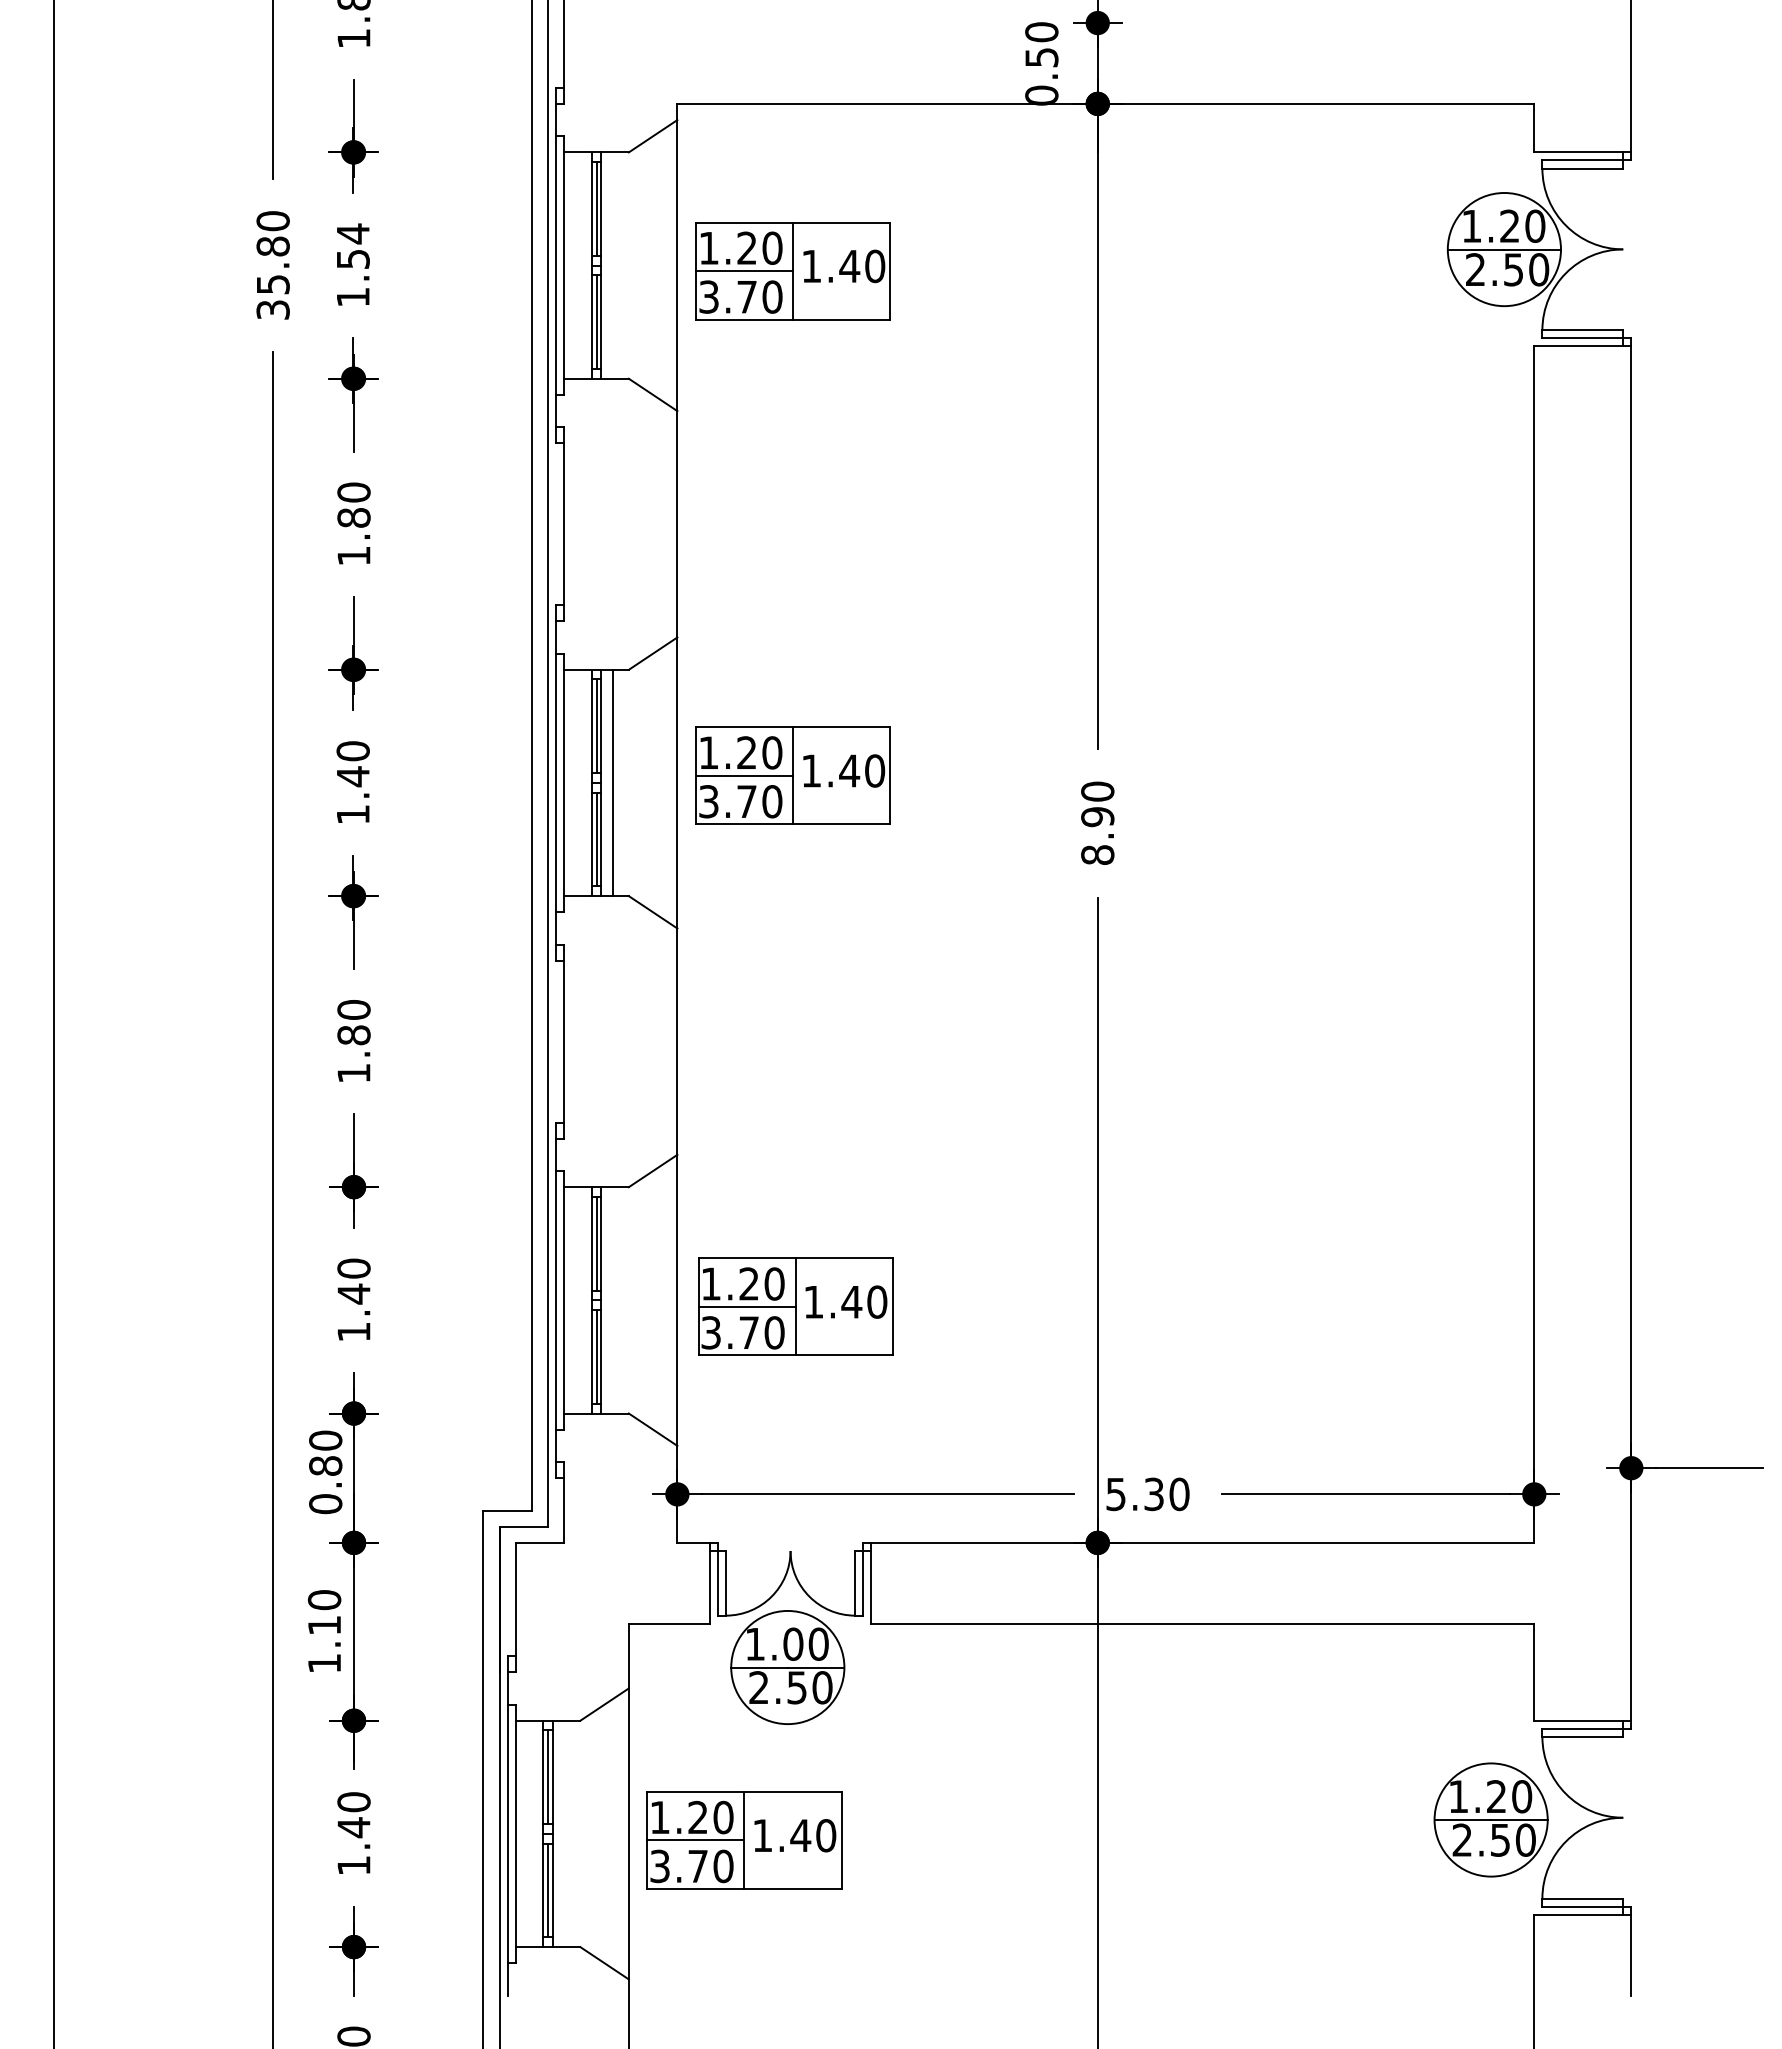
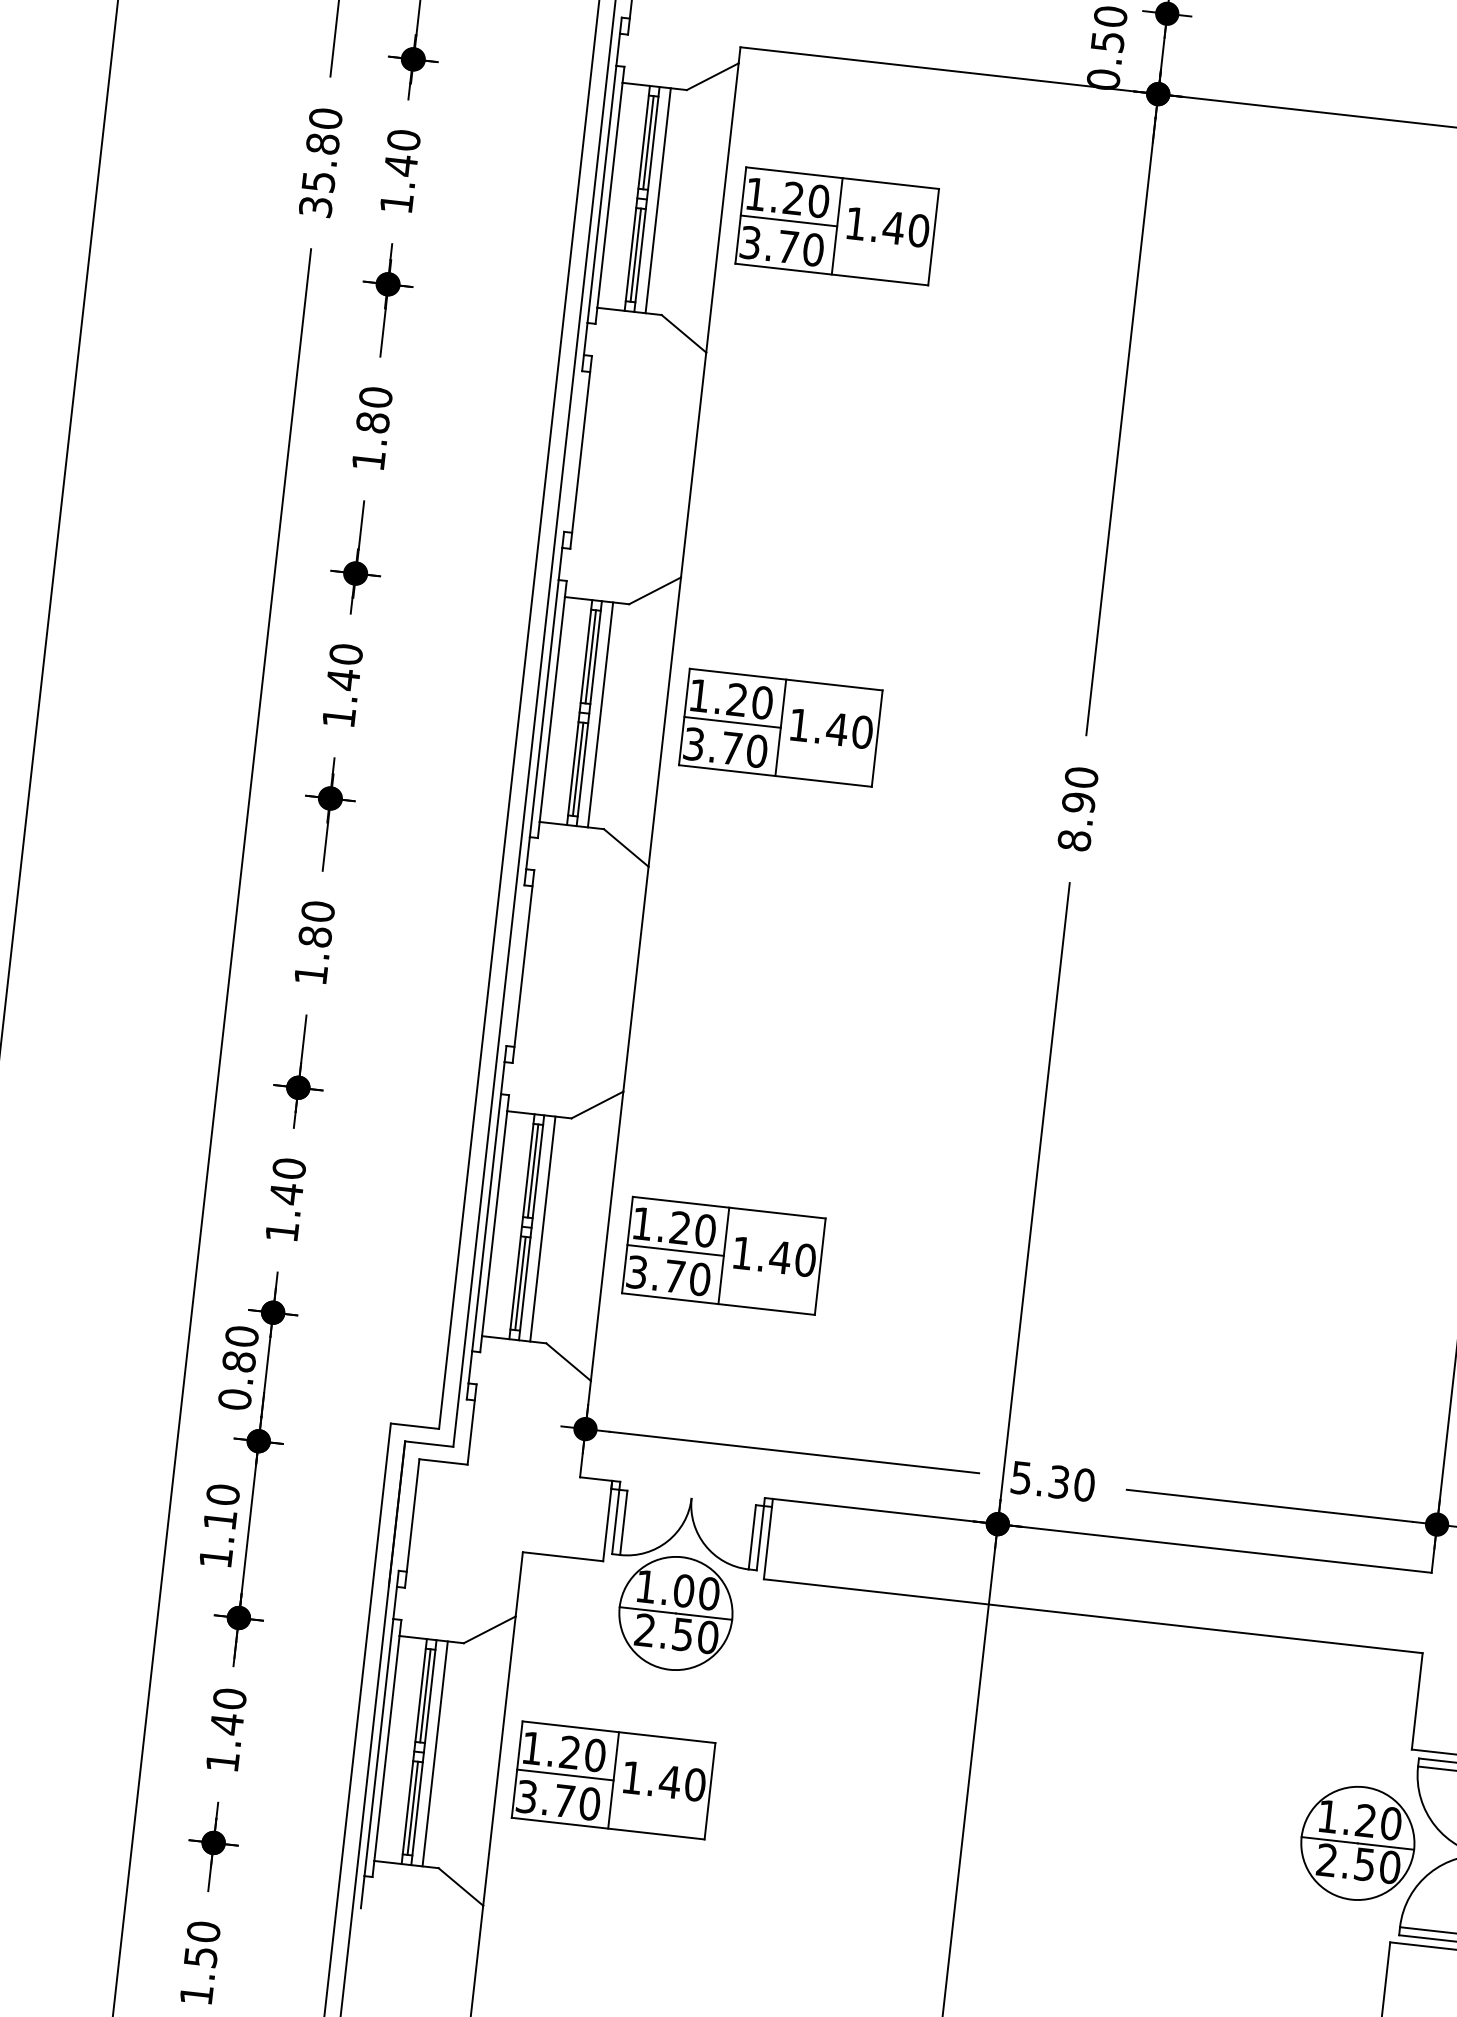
text: (352, 246) -> (401, 152), 1.54 -> 1.40
line: (612, 265) -> (657, 200), added
line: (612, 1300) -> (542, 1229), added
line: (564, 1833) -> (435, 1753), added

